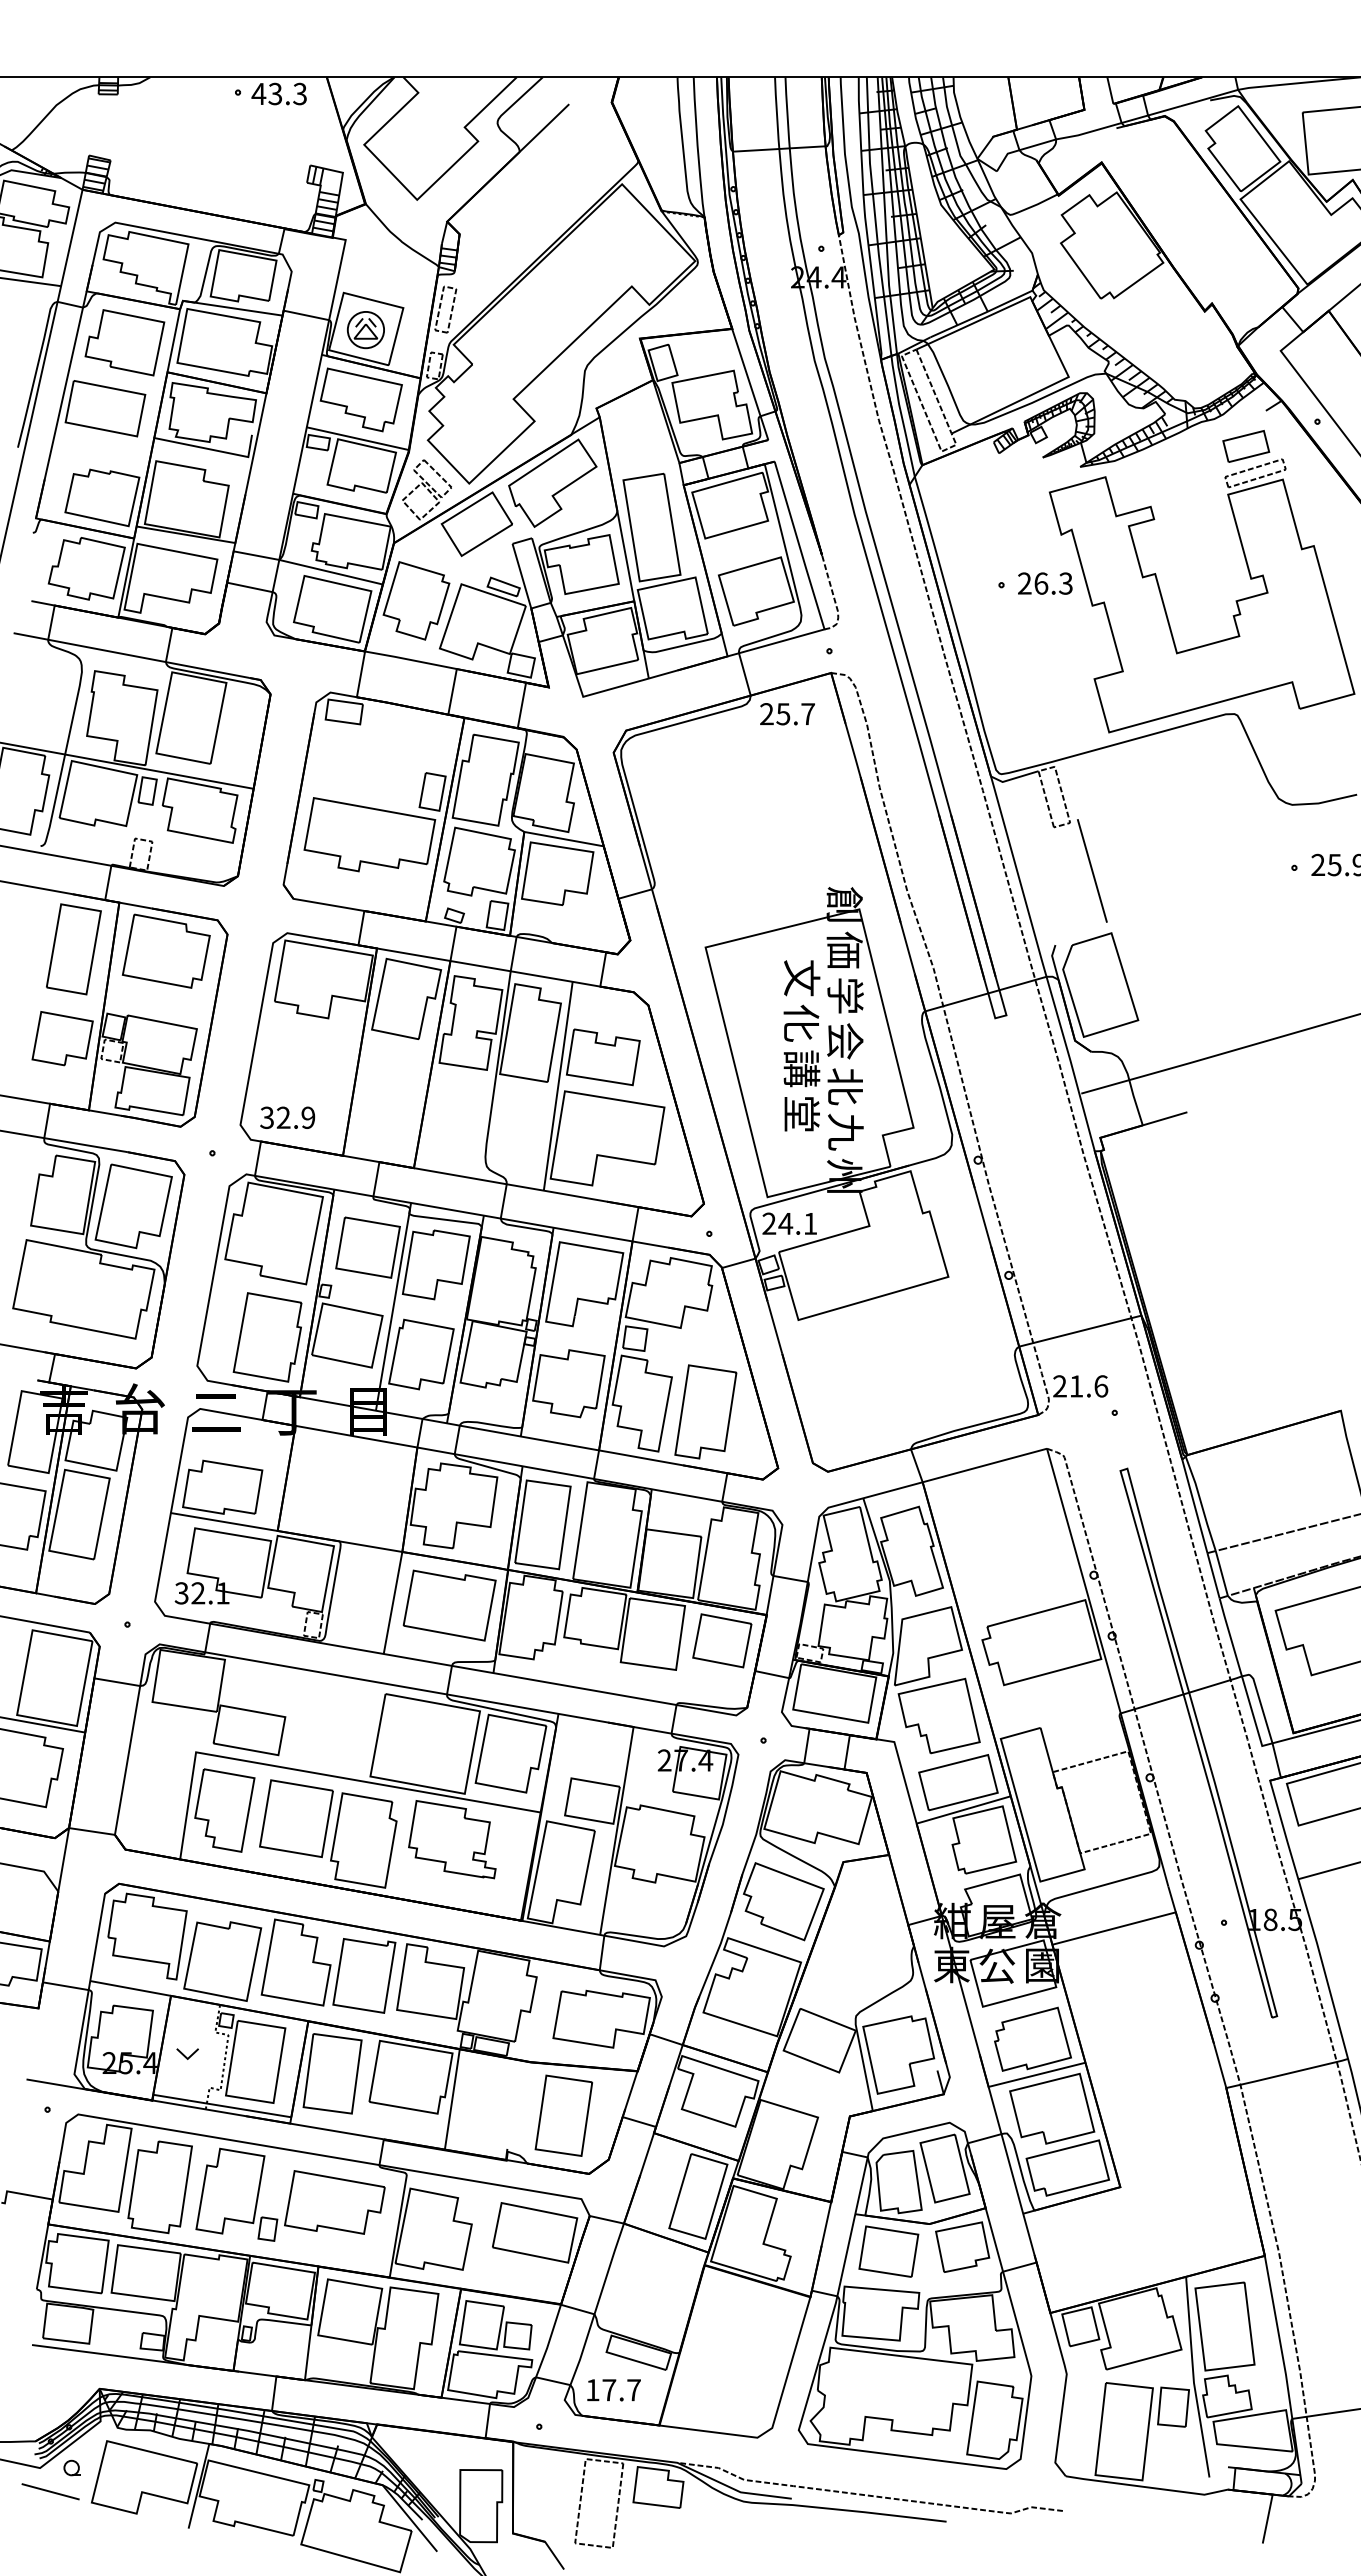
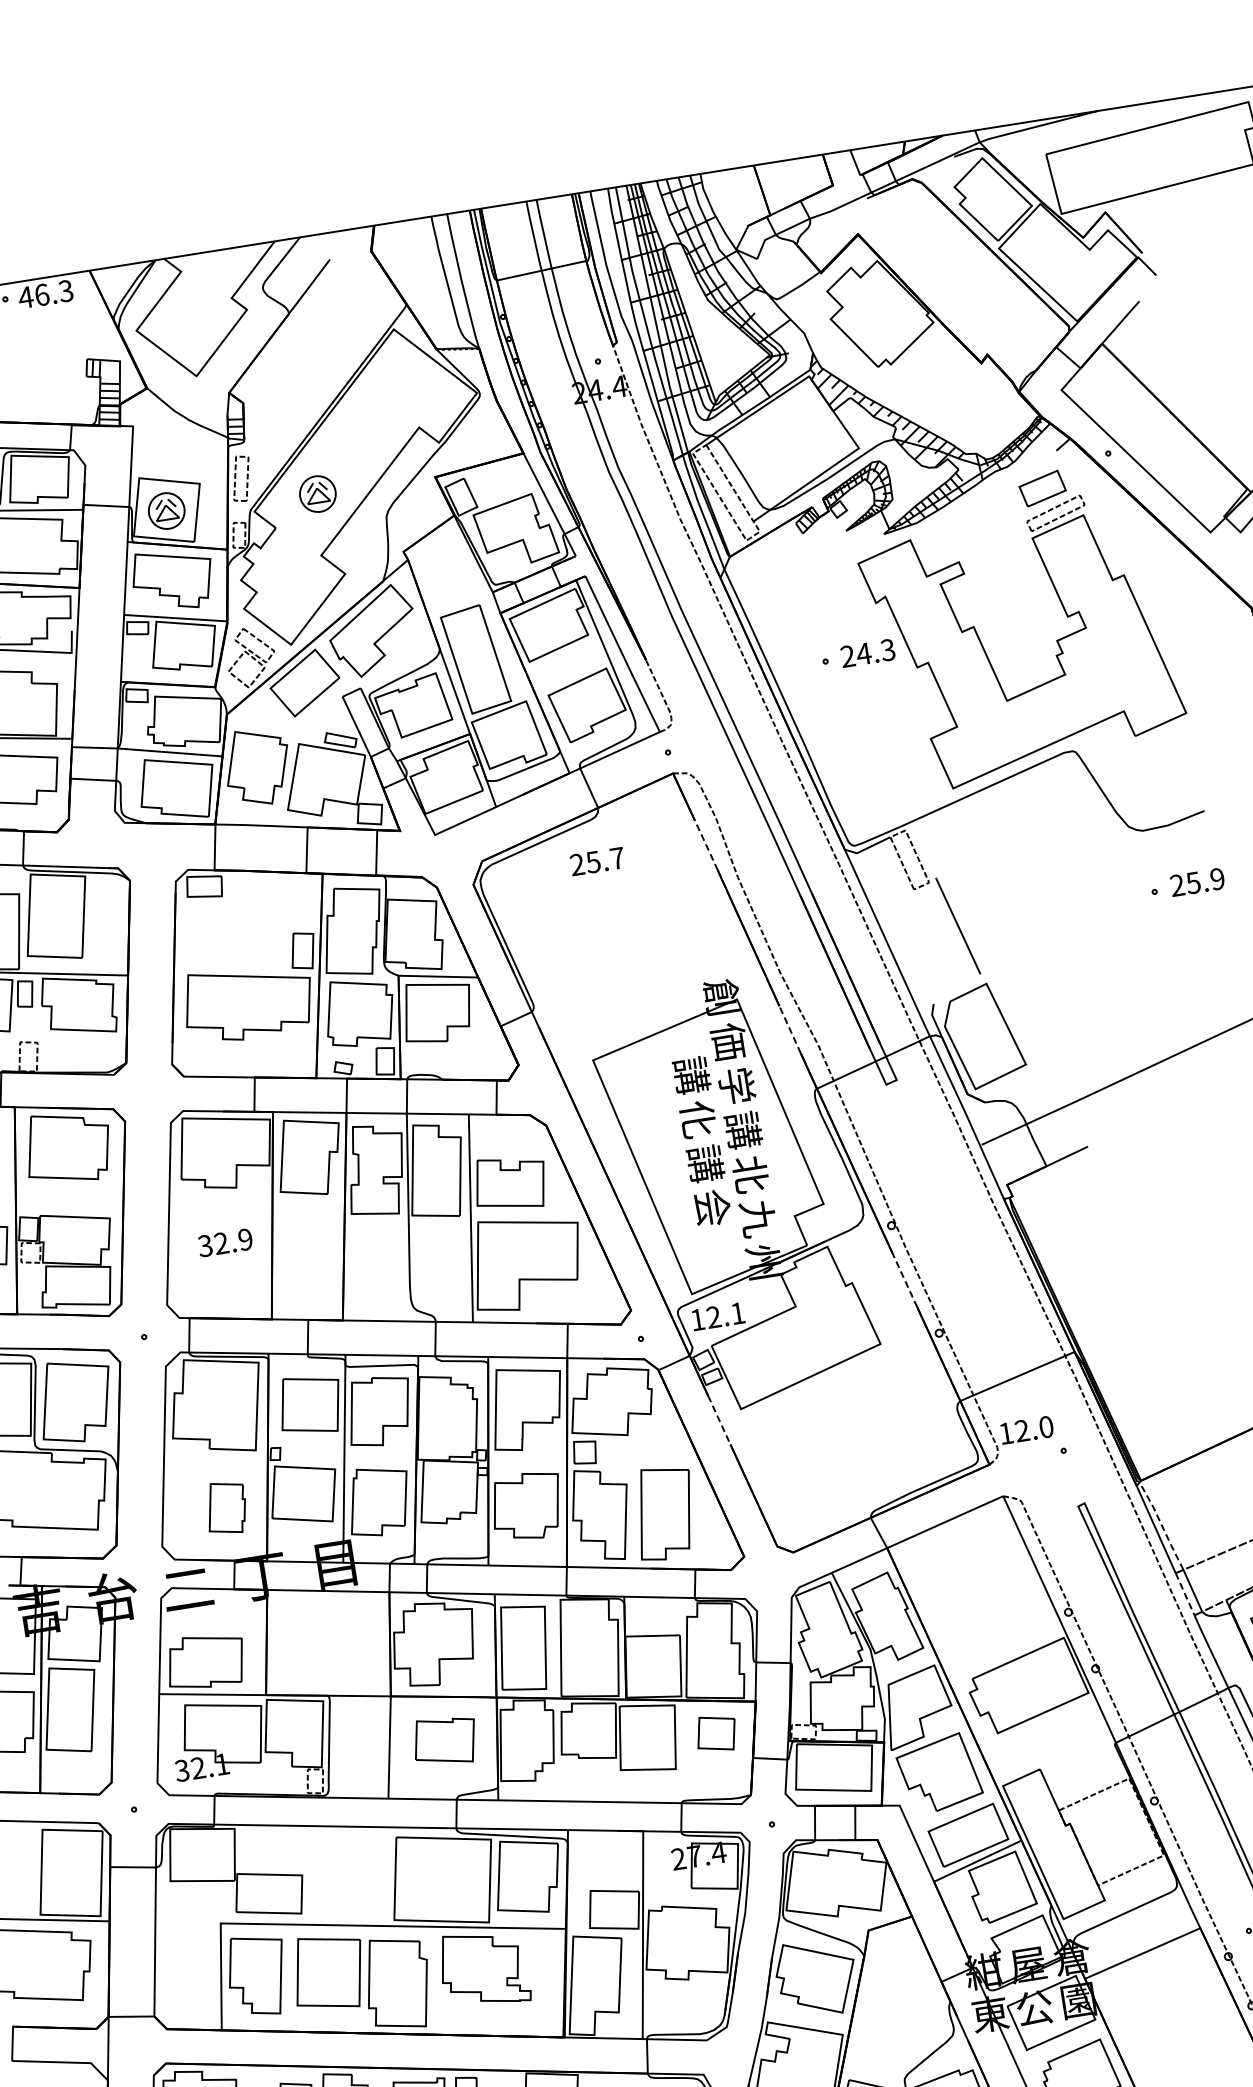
text: (275, 93) -> (42, 294), 43.3 -> 46.3
part: (519, 337) -> (317, 494), added
text: (1040, 583) -> (863, 653), 26.3 -> 24.3
text: (787, 714) -> (597, 861), moved
line: (853, 750) -> (706, 845), solid -> dashed
line: (907, 947) -> (789, 1029), solid -> dashed
text: (802, 978) -> (692, 1075), 文 -> 講
text: (845, 1041) -> (743, 1130), 会 -> 講
text: (801, 1114) -> (712, 1208), 堂 -> 会
text: (287, 1117) -> (225, 1242), moved
line: (982, 1217) -> (904, 1280), solid -> dashed
text: (777, 1223) -> (705, 1318), 24.1 -> 12.1
line: (775, 1328) -> (720, 1420), solid -> dashed
part: (267, 1337) -> (226, 1508), size x0.6
text: (1080, 1386) -> (1026, 1430), 21.6 -> 12.0
line: (1201, 1502) -> (1162, 1524), solid -> dashed
line: (1213, 1576) -> (1185, 1595), solid -> dashed
part: (449, 1605) -> (445, 1741), size x0.7
part: (722, 1640) -> (716, 1733), size x0.7

